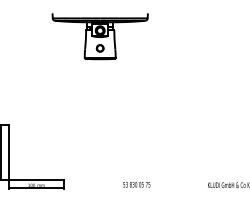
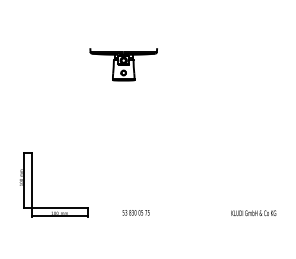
part: (100, 36) -> (123, 64), size x0.7
text: (136, 184) -> (135, 212), moved

